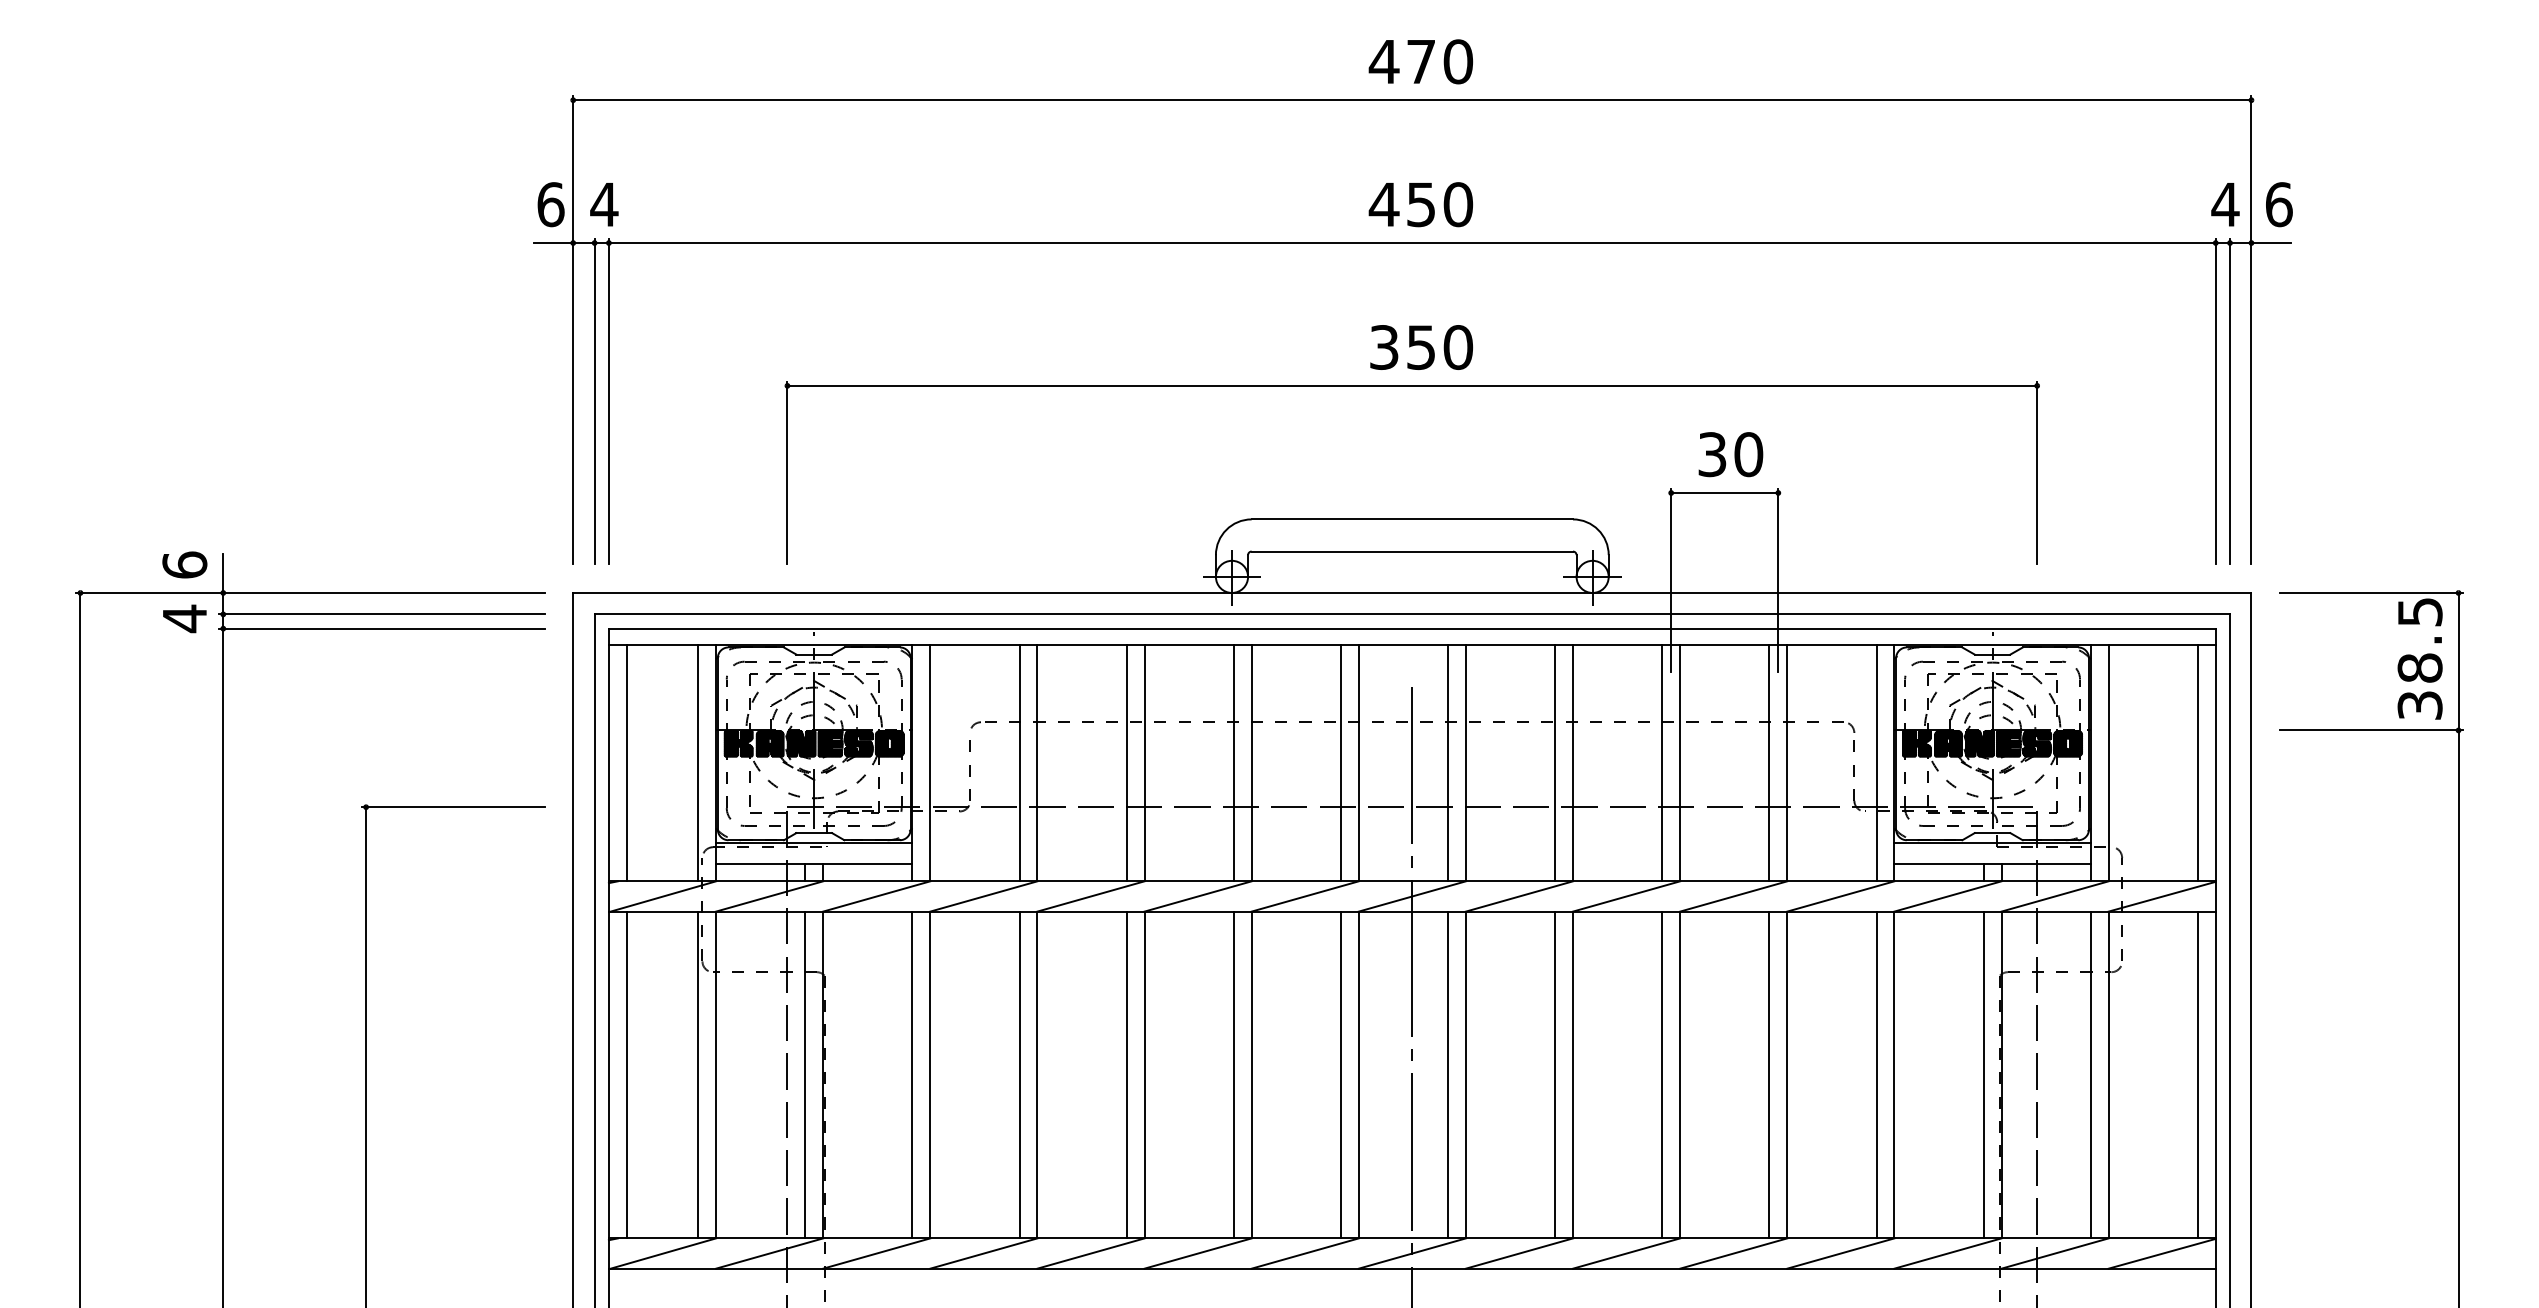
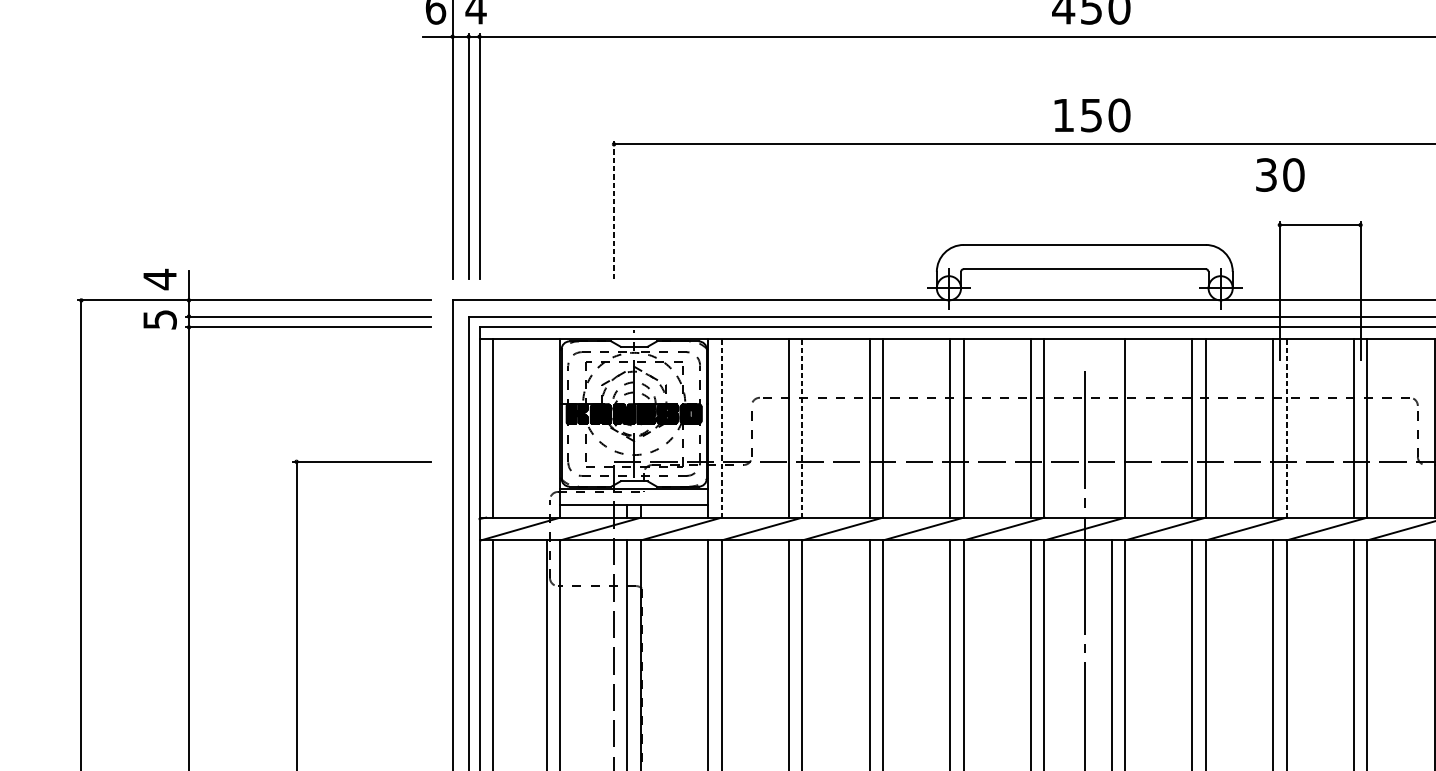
text: (1384, 347) -> (1063, 115), 350 -> 150
text: (1730, 454) -> (1280, 174), moved
line: (787, 473) -> (614, 210), solid -> dashed
text: (184, 565) -> (159, 279), 6 -> 4
text: (185, 618) -> (160, 319), 4 -> 5
line: (698, 762) -> (547, 428), removed
line: (1448, 762) -> (1112, 428), removed
line: (930, 763) -> (721, 428), solid -> dashed
line: (1037, 763) -> (802, 428), solid -> dashed
line: (1680, 763) -> (1286, 428), solid -> dashed

